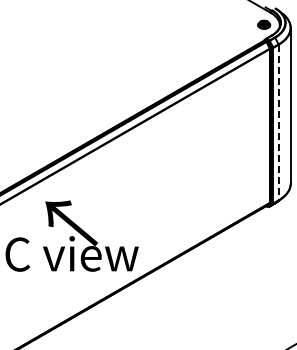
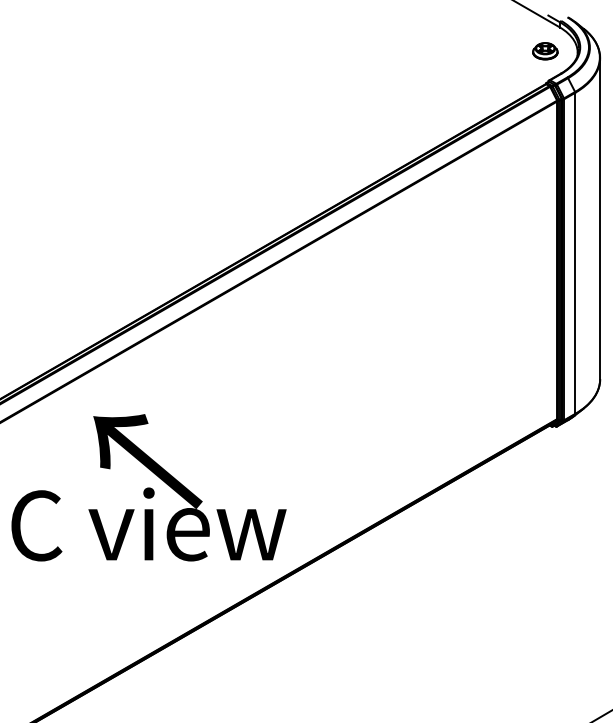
line: (278, 122) -> (574, 253), dashed -> solid

